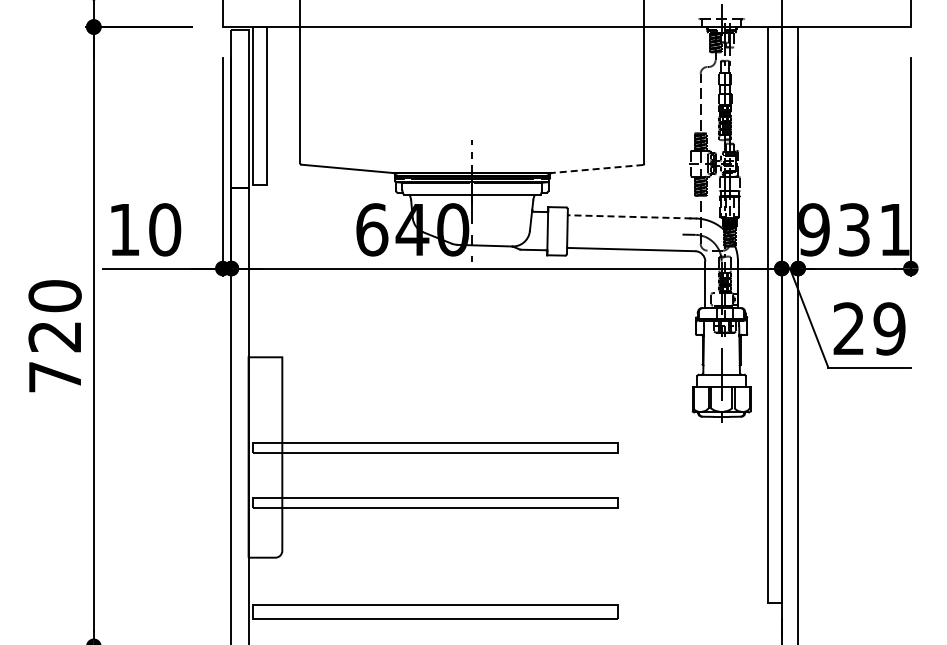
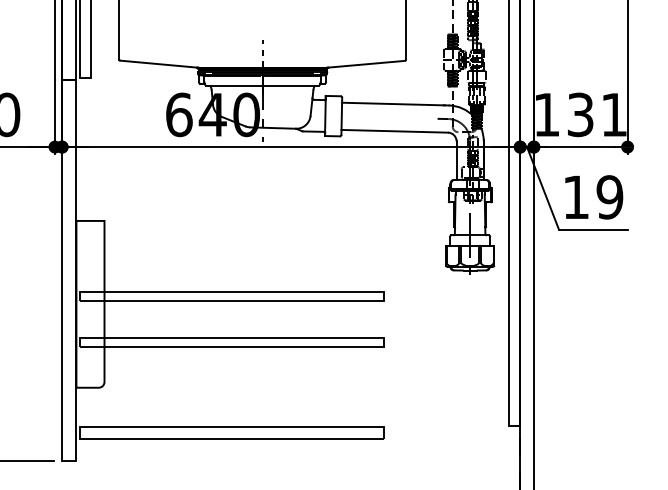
line: (596, 169) -> (365, 64), dashed -> solid
line: (629, 216) -> (393, 103), dashed -> solid
text: (814, 229) -> (547, 114), 931 -> 131
text: (848, 328) -> (575, 196), 29 -> 19

